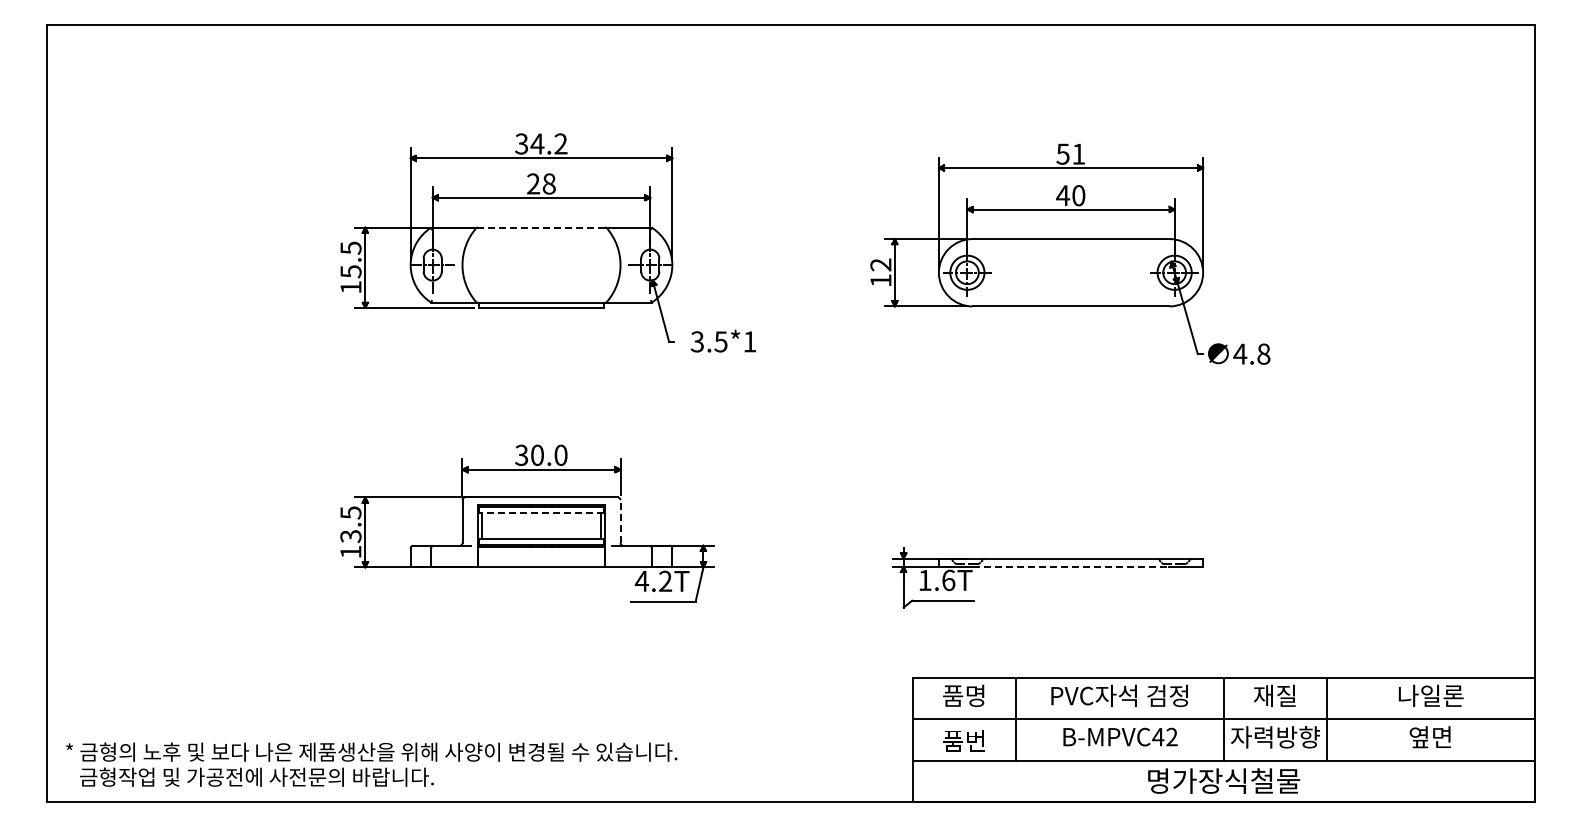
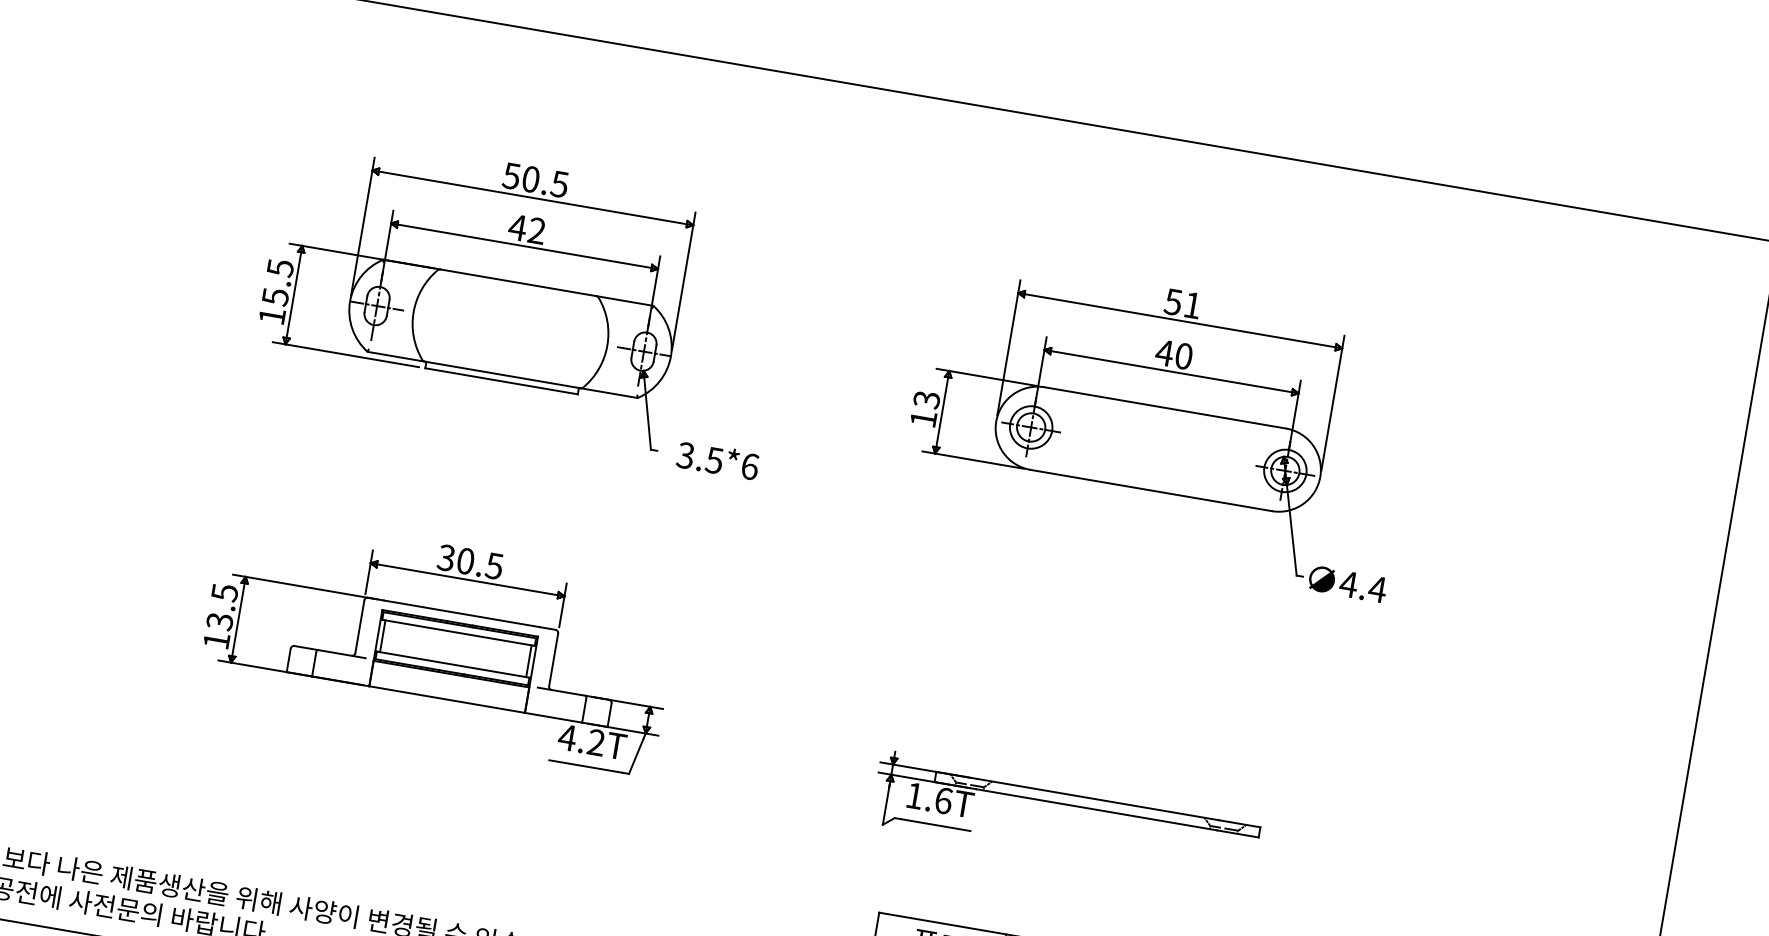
text: (541, 143) -> (536, 179), 34.2 -> 50.5
text: (540, 183) -> (526, 228), 28 -> 42
line: (541, 227) -> (518, 282), dashed -> solid
text: (880, 264) -> (926, 399), 12 -> 13
text: (749, 341) -> (749, 466), 3.5*1 -> 3.5*6
text: (1263, 353) -> (1377, 588), 4.8 -> 4.4
text: (560, 454) -> (494, 565), 30.0 -> 30.5
line: (541, 513) -> (458, 633), dashed -> solid
line: (620, 521) -> (553, 659), dashed -> solid
line: (1071, 566) -> (1097, 809), dashed -> solid

